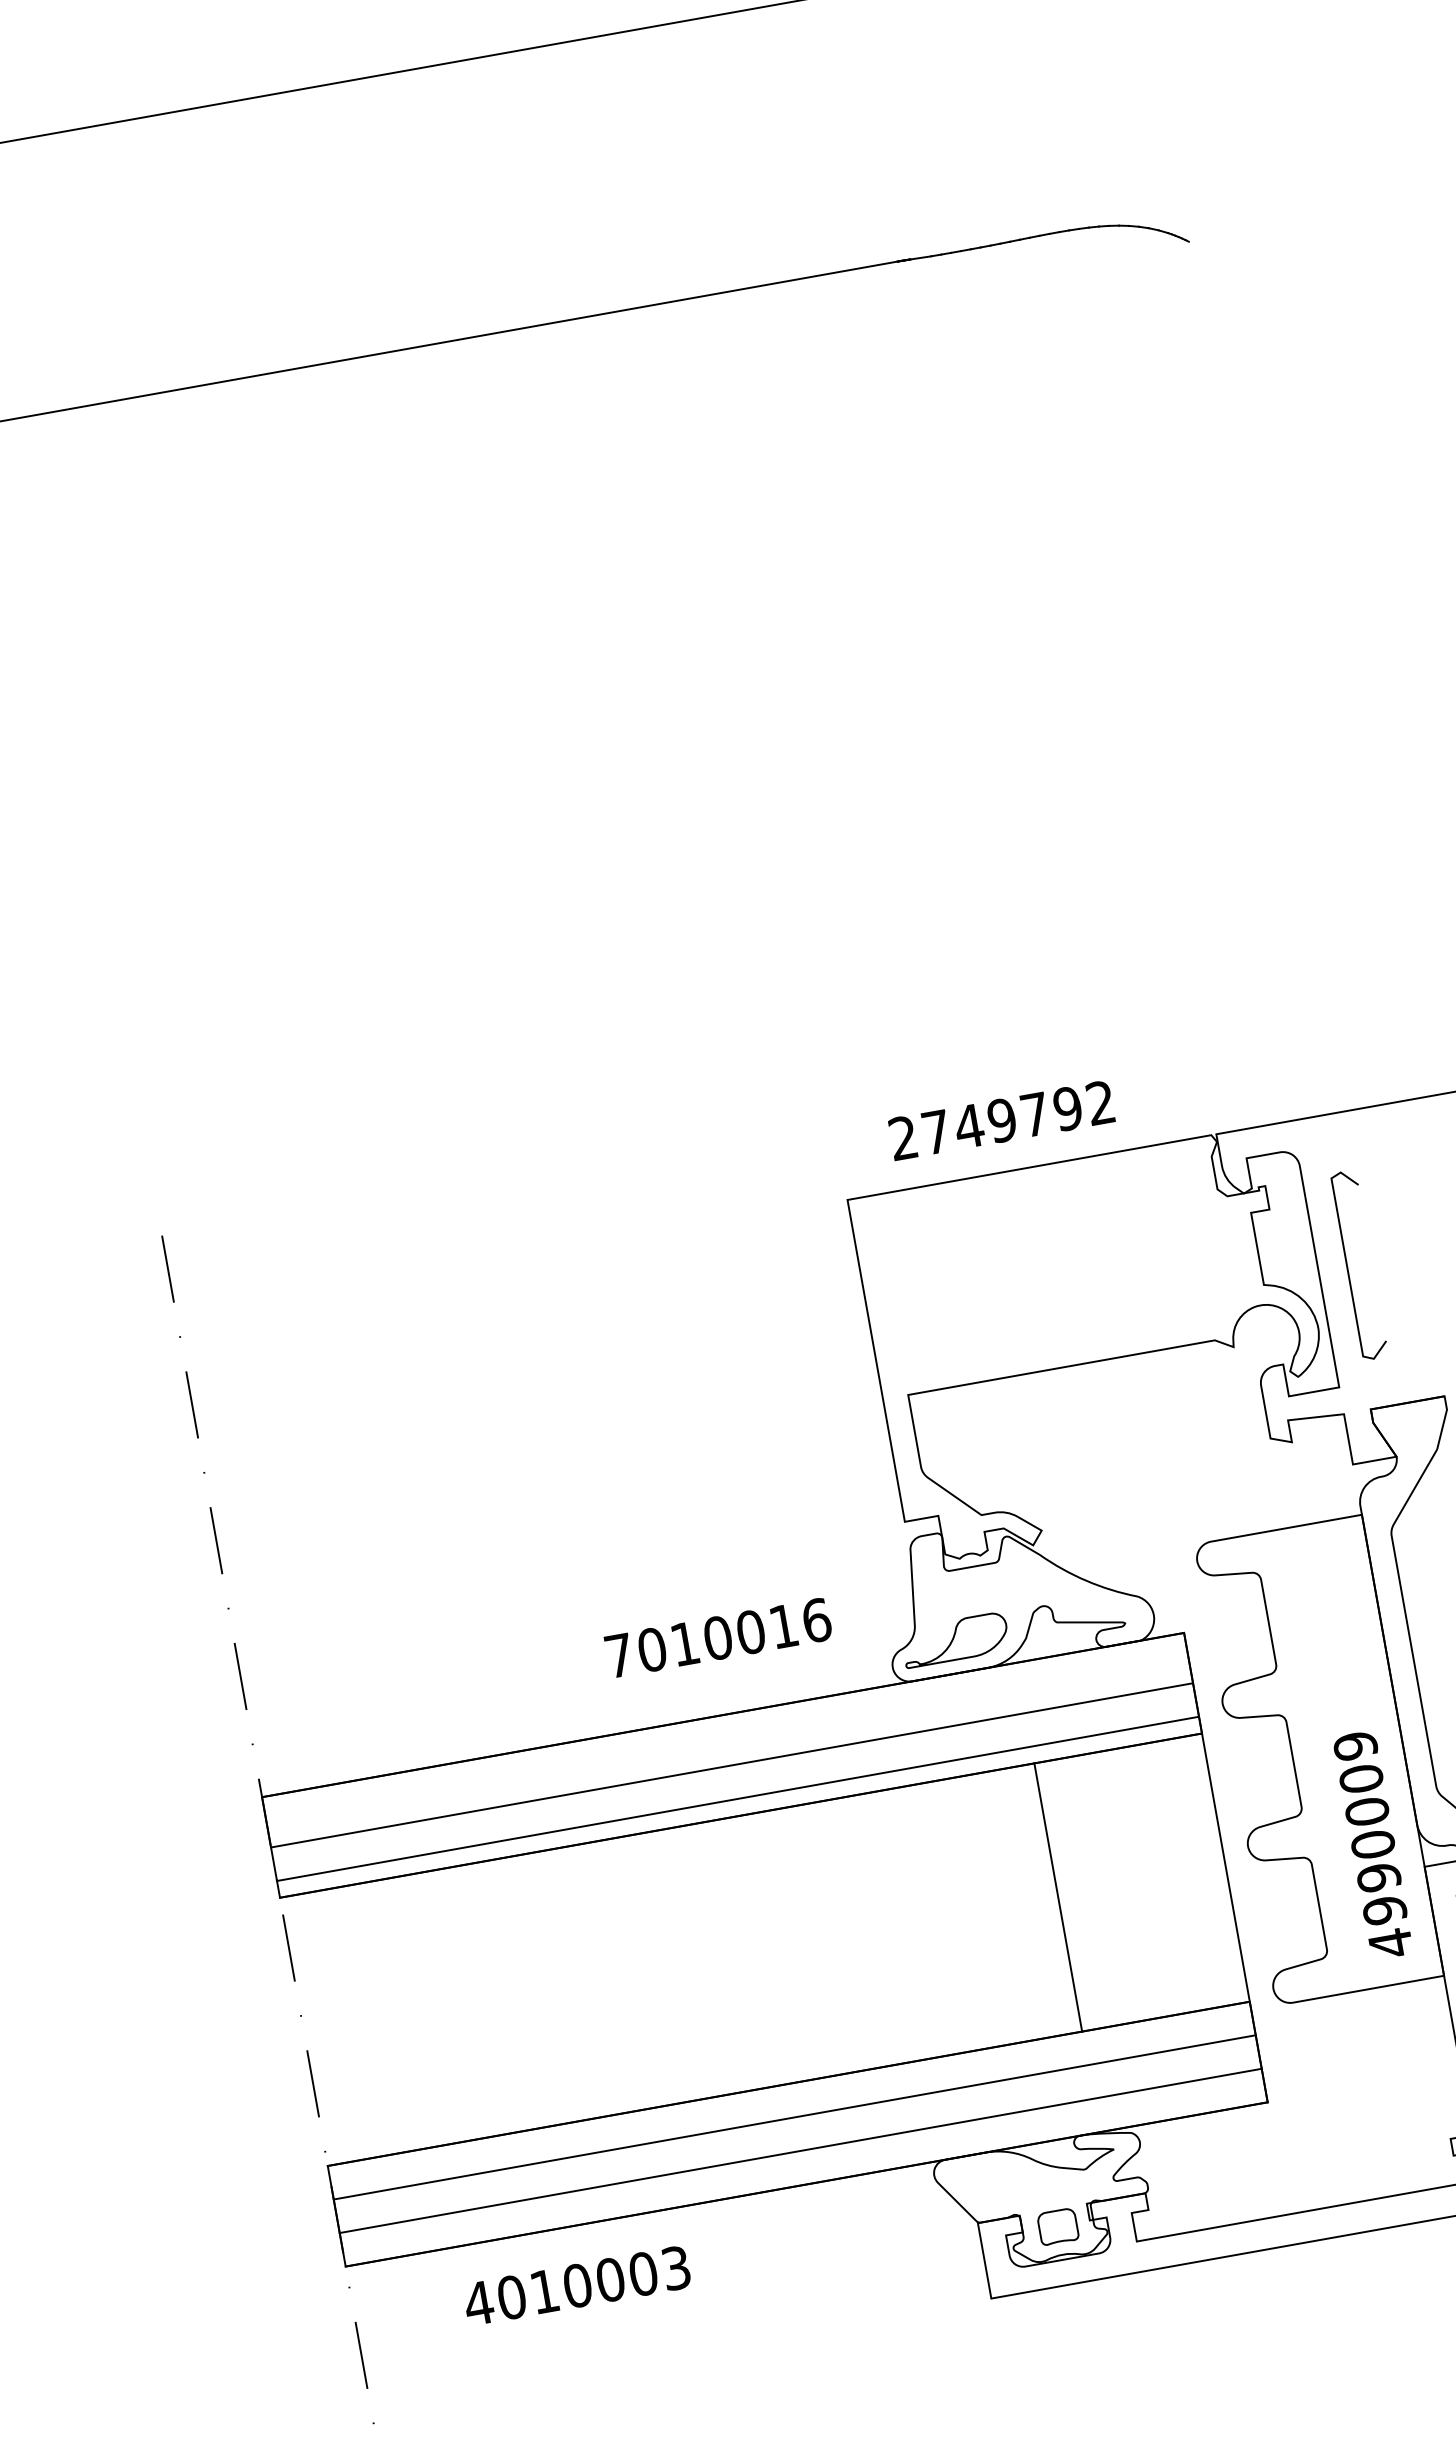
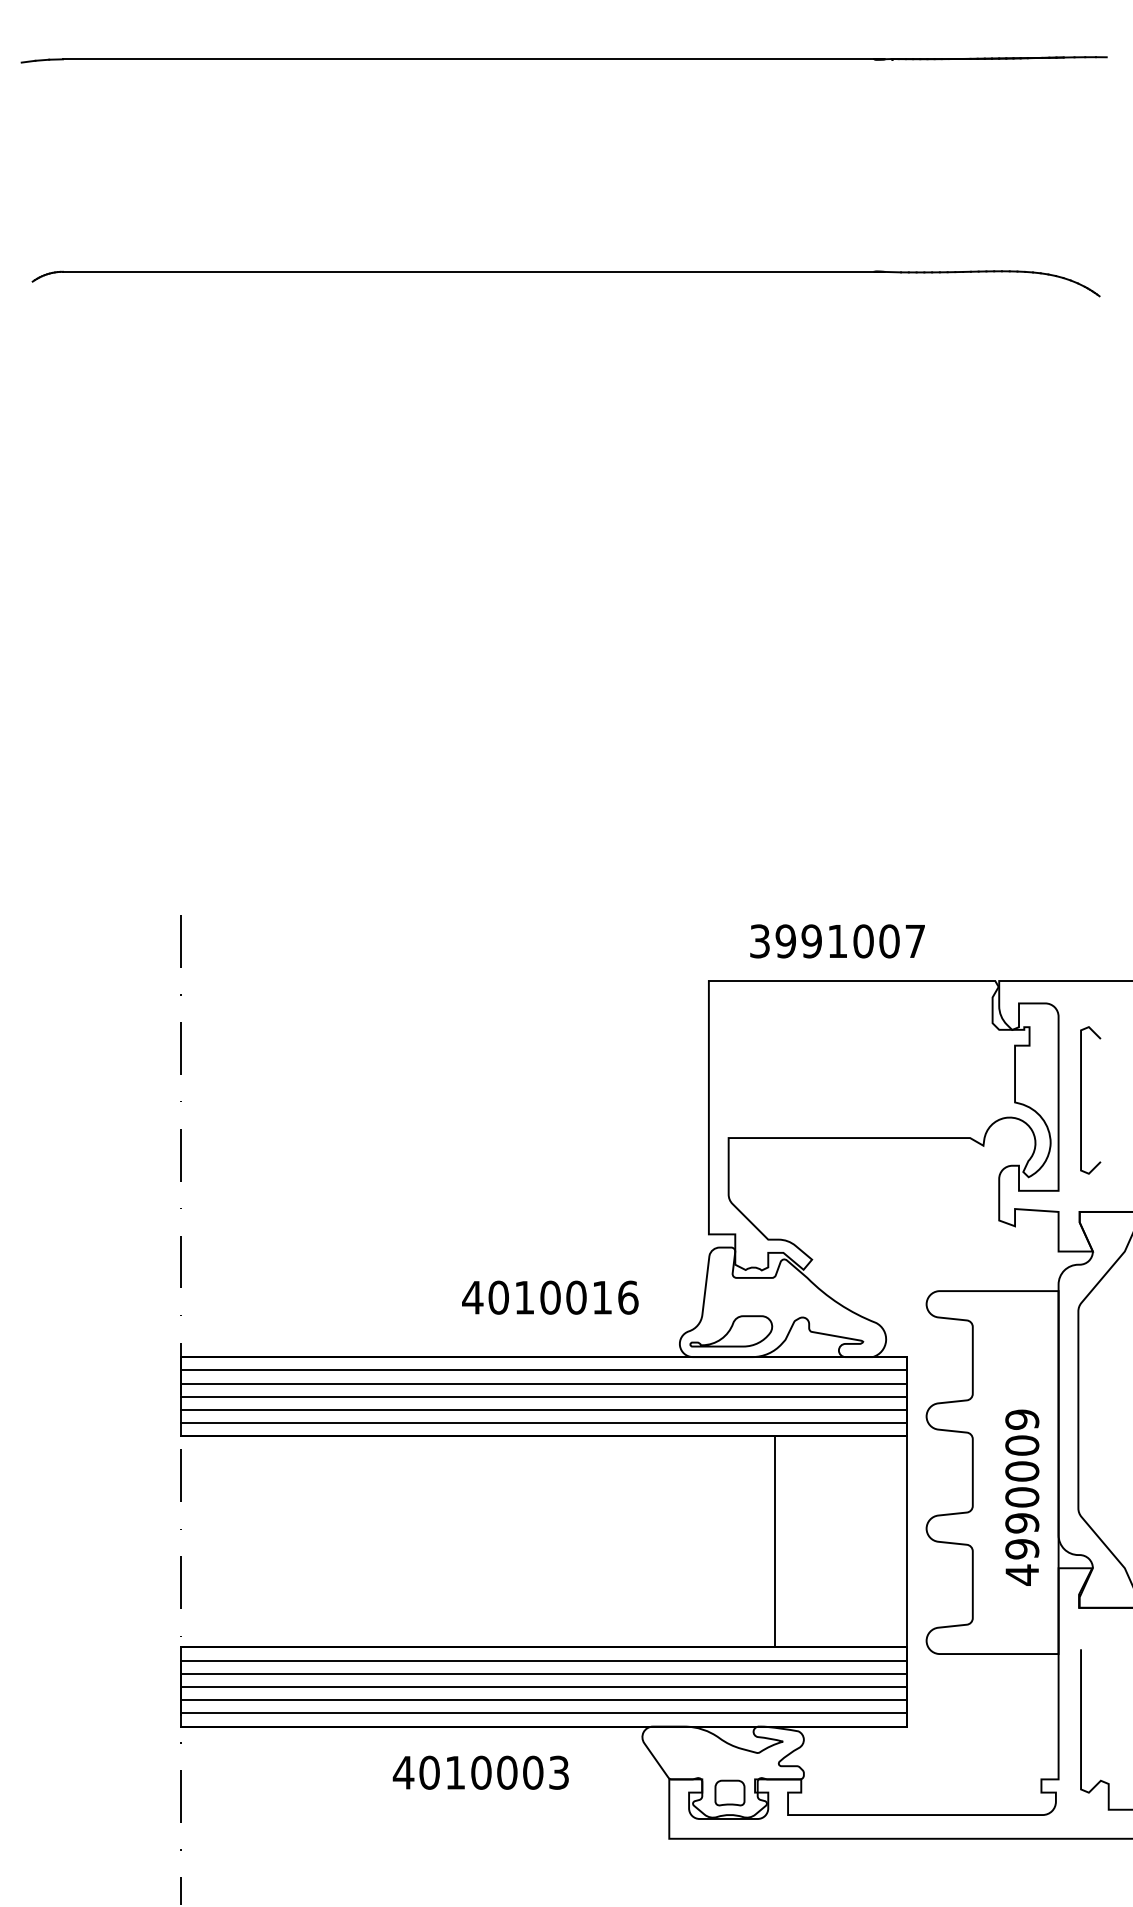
text: (1001, 1120) -> (837, 941), 2749792 -> 3991007
text: (618, 1655) -> (472, 1297), 7010016 -> 4010016
line: (725, 1732) -> (543, 1370), added
line: (728, 1748) -> (543, 1383), added
line: (734, 1781) -> (543, 1409), added
text: (1373, 1844) -> (1022, 1497), moved
line: (791, 2100) -> (543, 1660), added
line: (797, 2134) -> (543, 1687), added
line: (803, 2167) -> (543, 1713), added
text: (576, 2285) -> (480, 1772), moved

